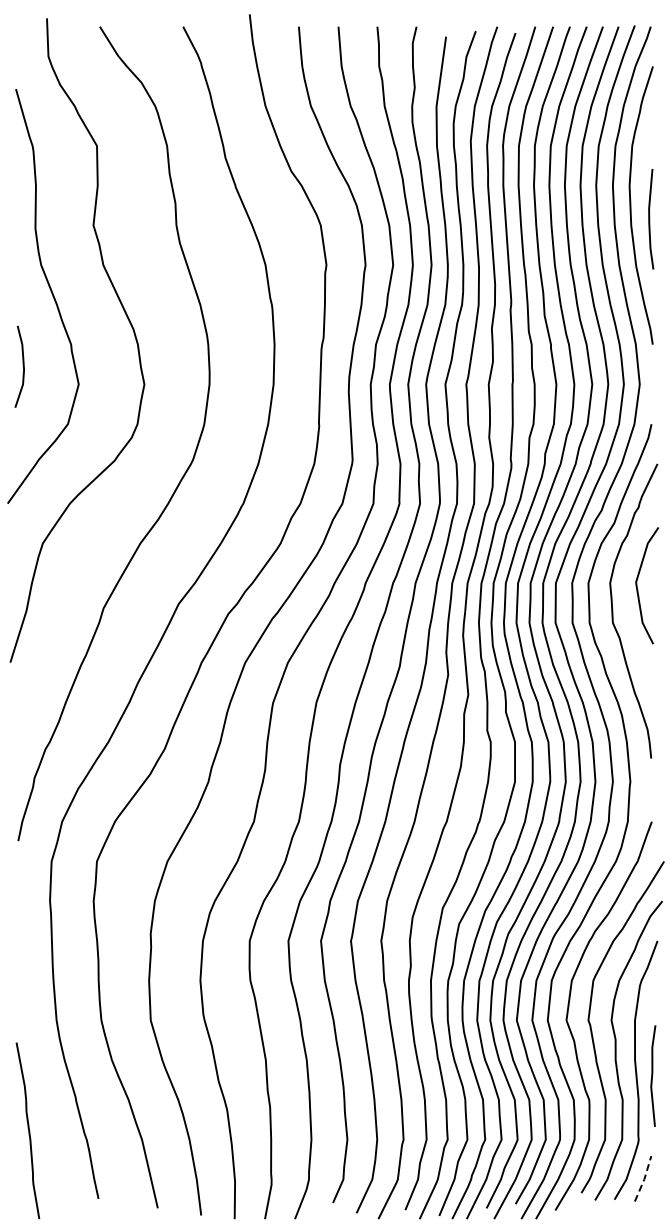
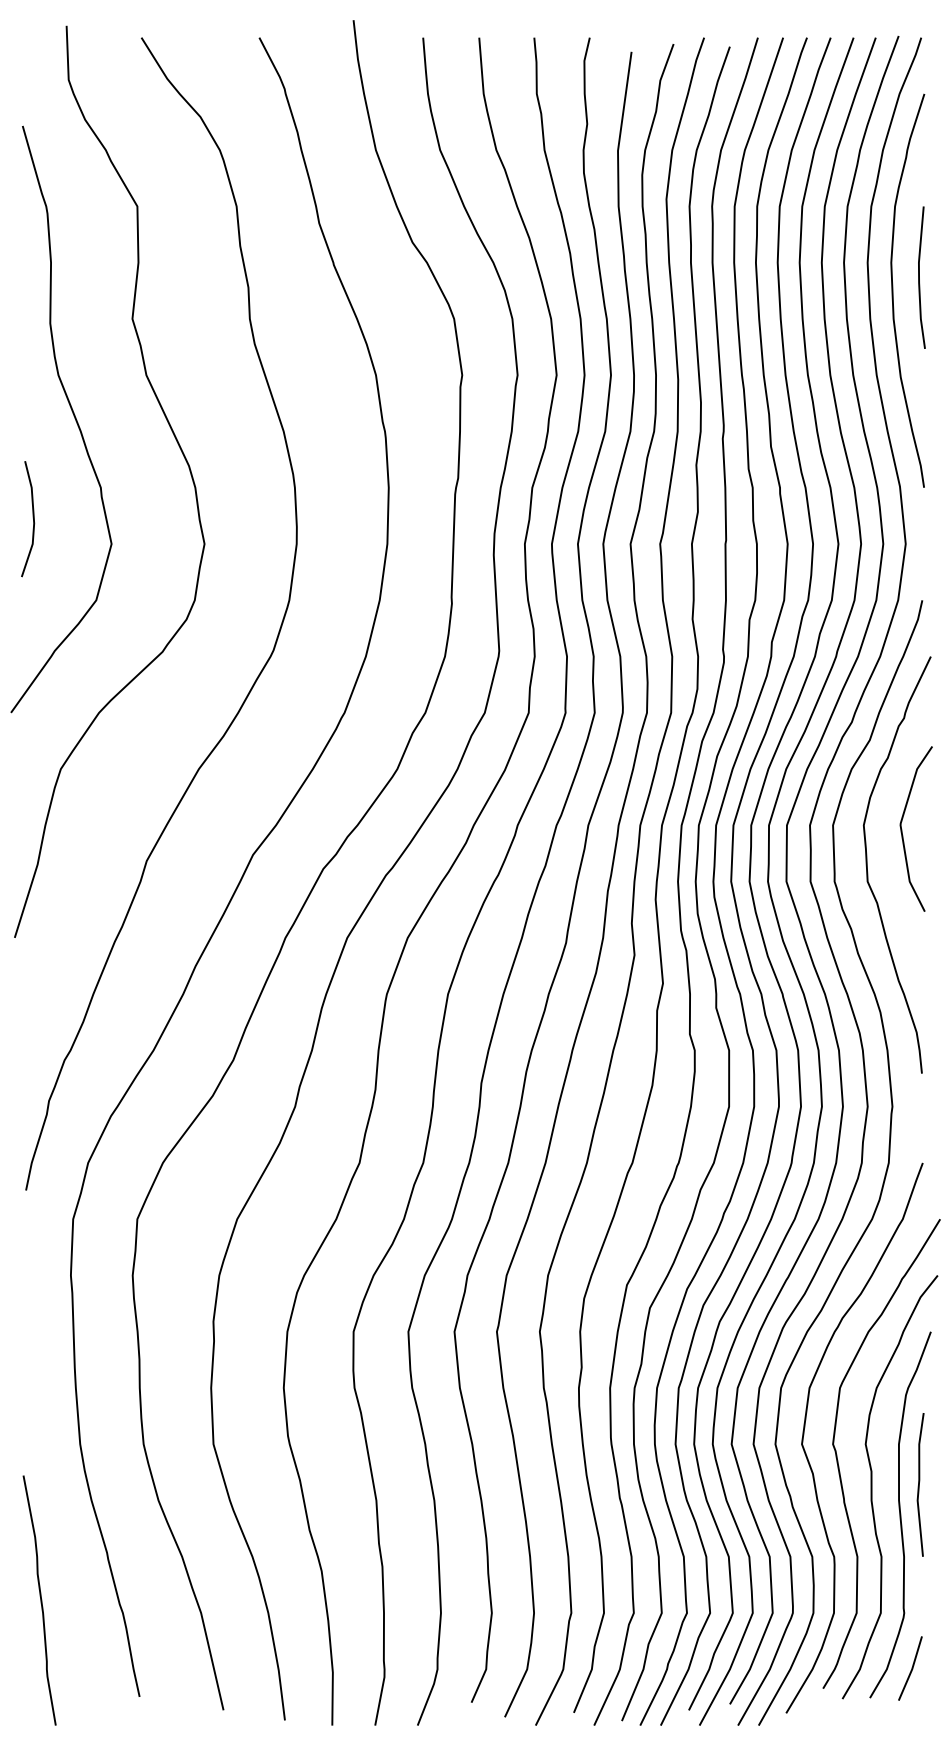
line: (650, 219) -> (920, 278), moved
line: (653, 1075) -> (920, 1484), moved
line: (644, 1179) -> (912, 1669), dashed -> solid

